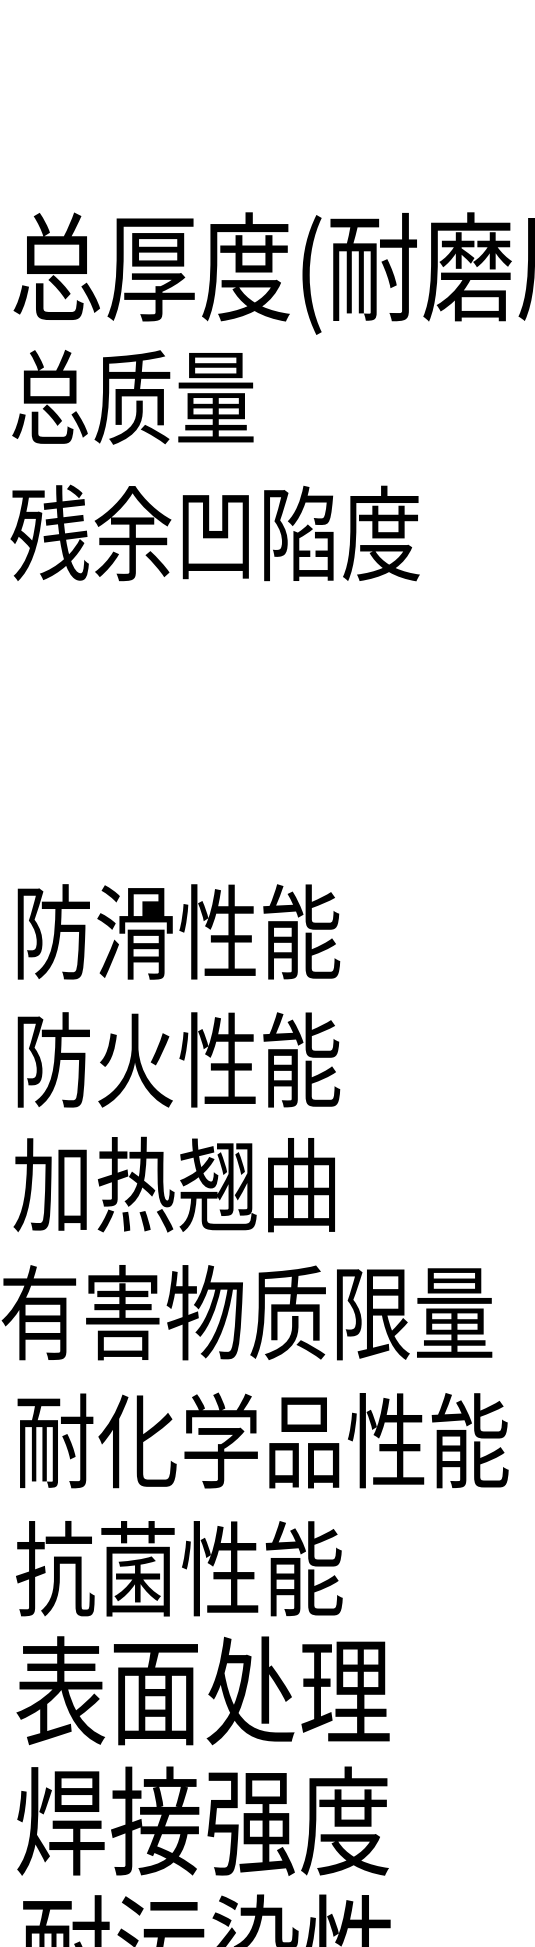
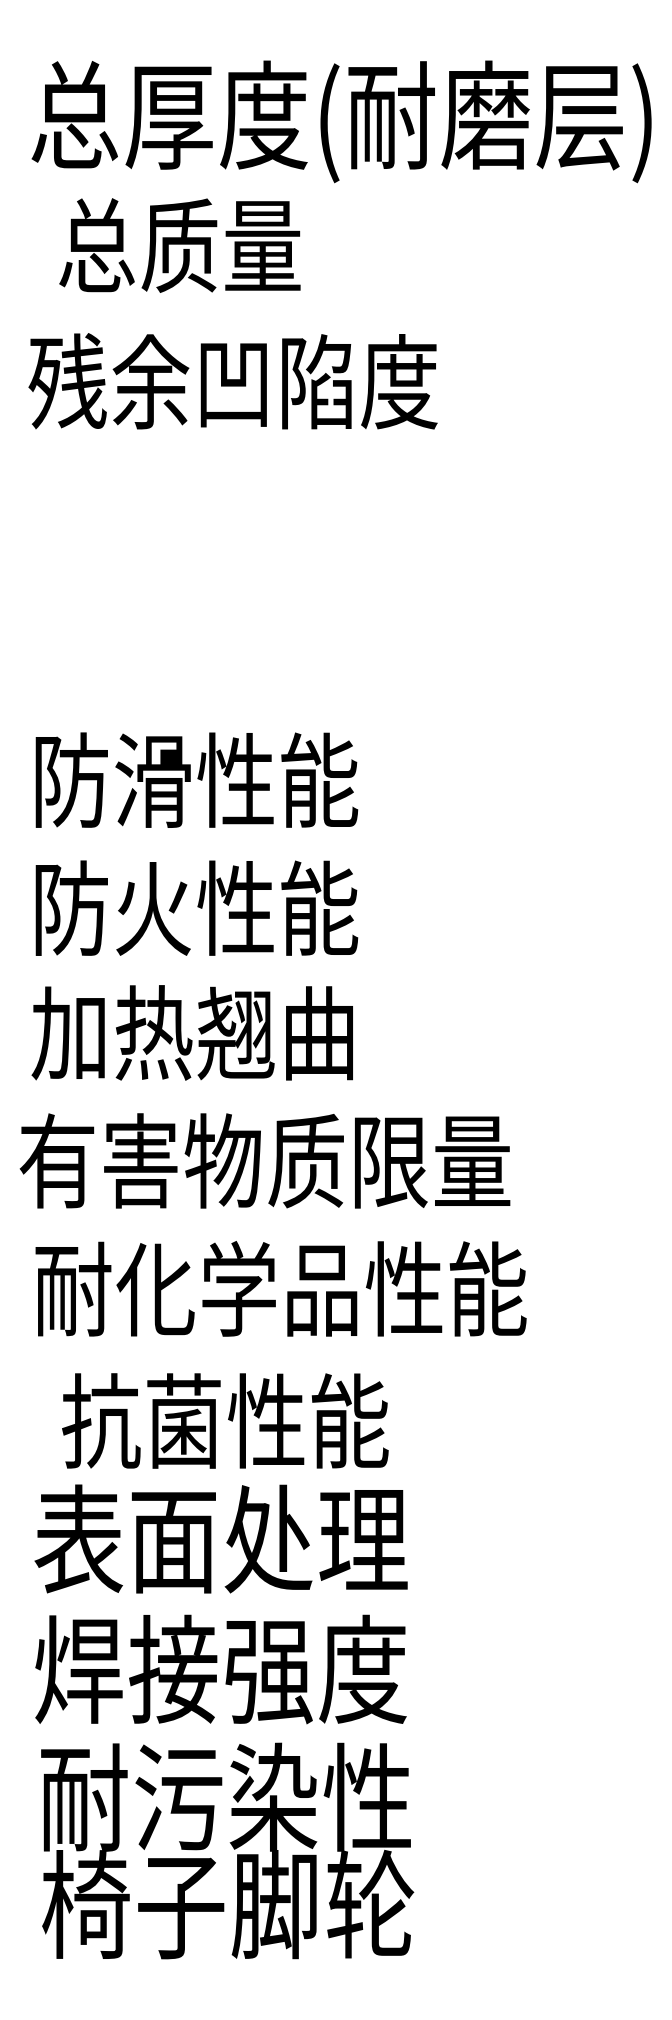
text: (132, 397) -> (179, 245), moved
text: (179, 1568) -> (225, 1420), moved

